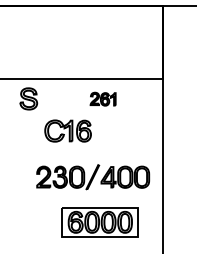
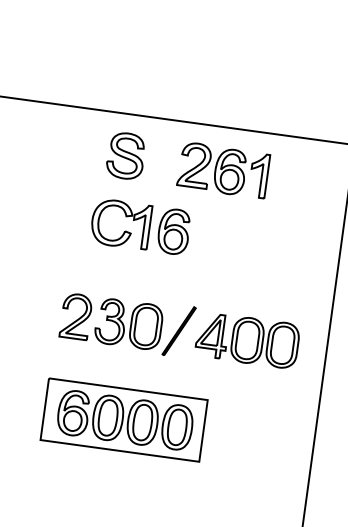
part: (28, 98) -> (125, 155), moved
part: (102, 98) -> (222, 168), size x1.67
part: (99, 222) -> (123, 420), moved

